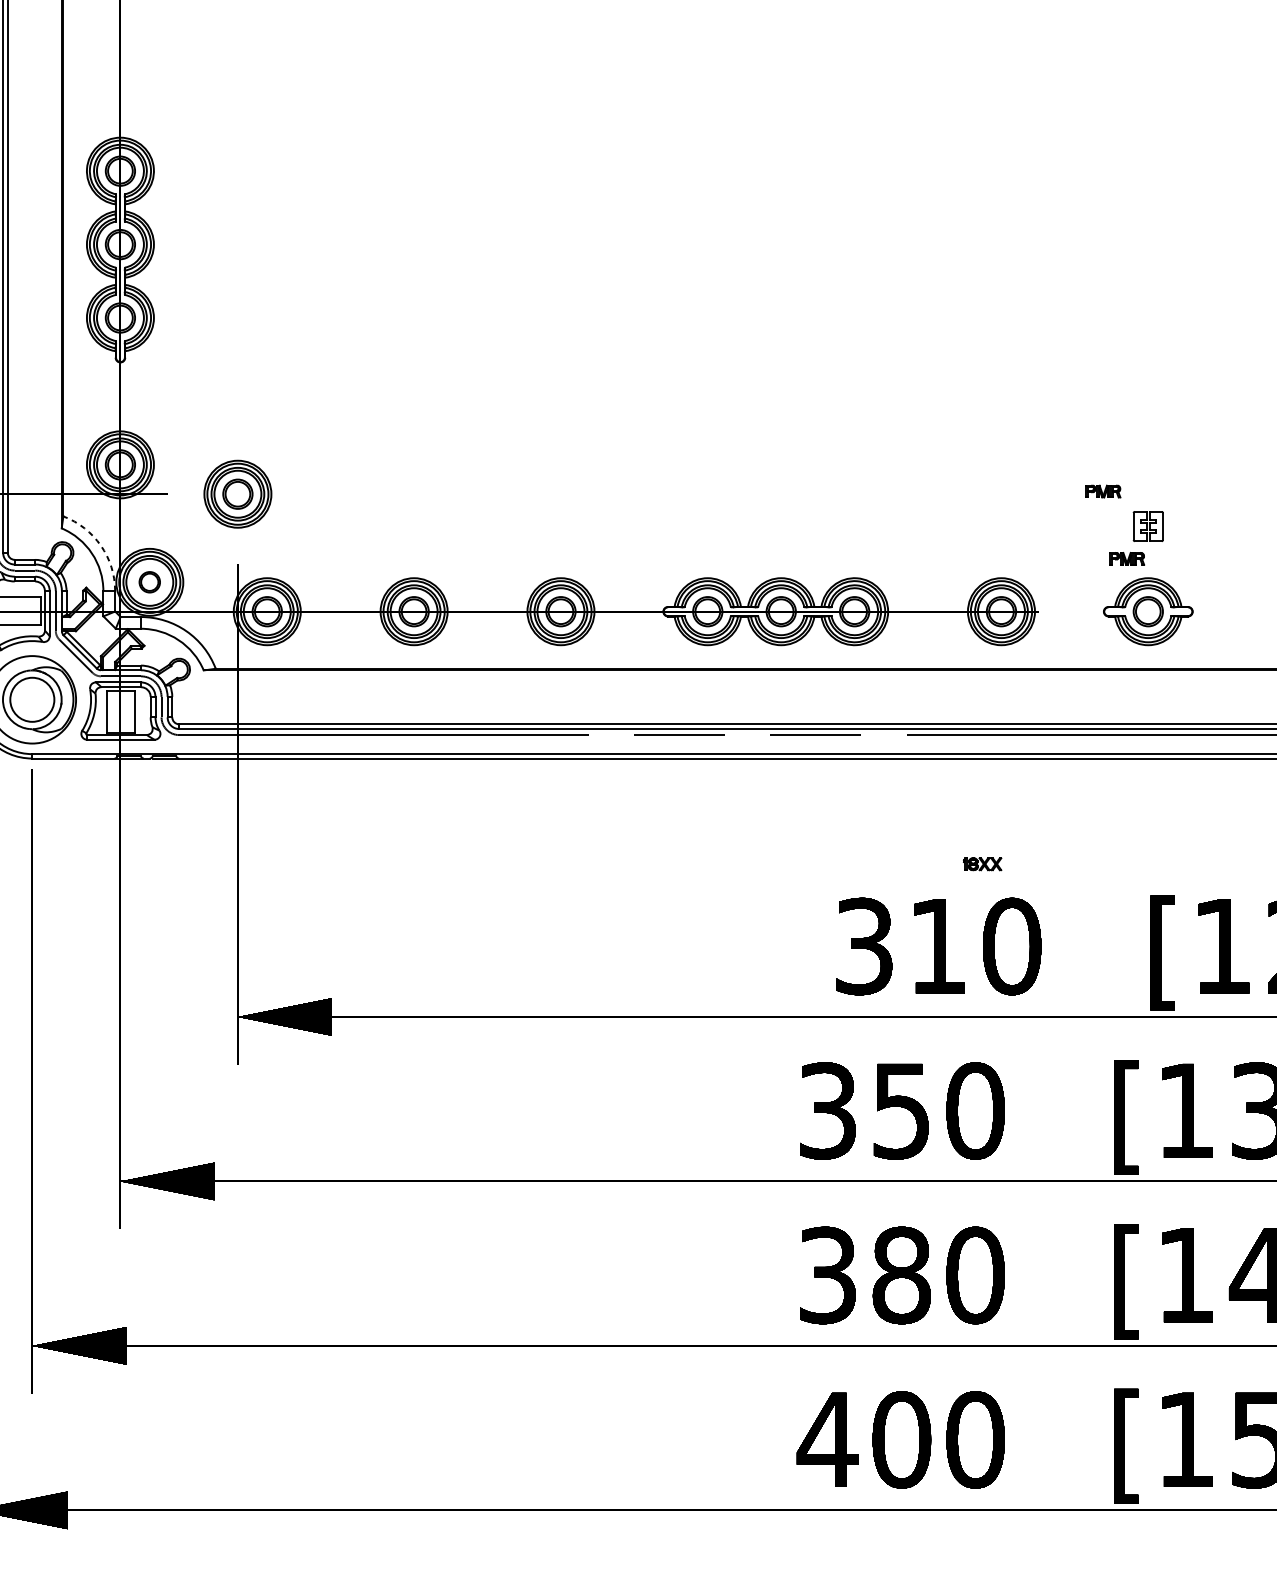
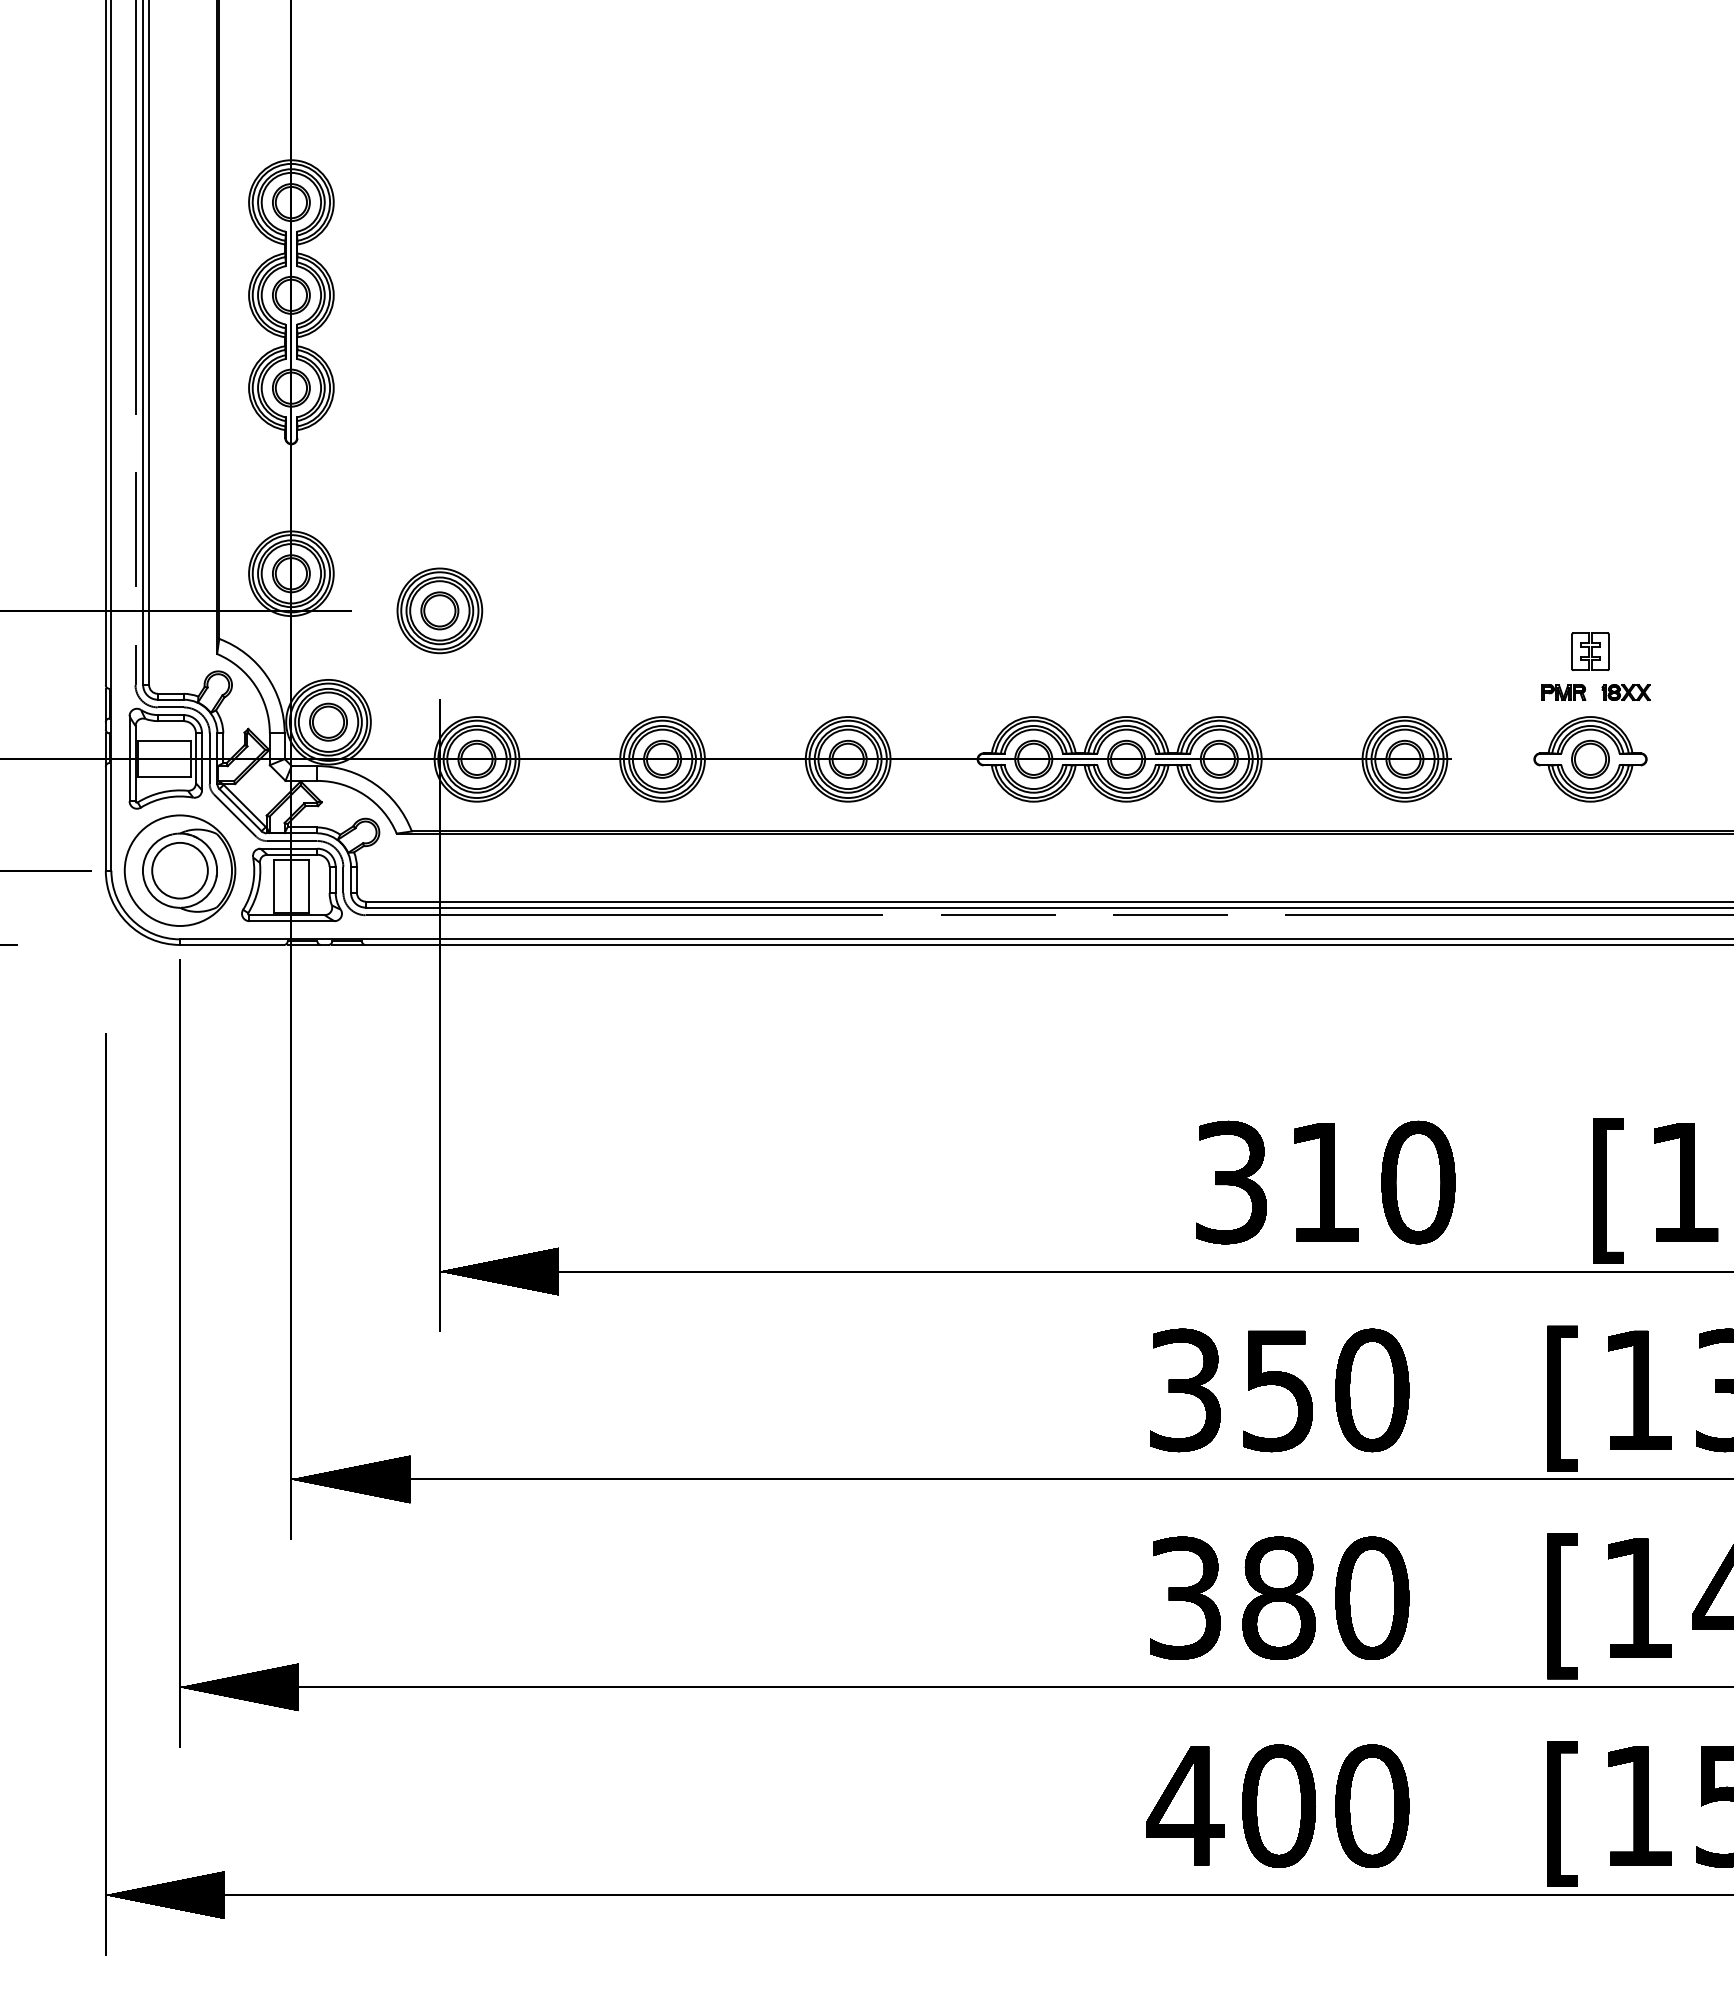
part: (1103, 491) -> (1533, 607), removed
arc: (100, 545) -> (266, 675), dashed -> solid
part: (149, 581) -> (328, 721), size x1.43
part: (982, 864) -> (1625, 692), moved

